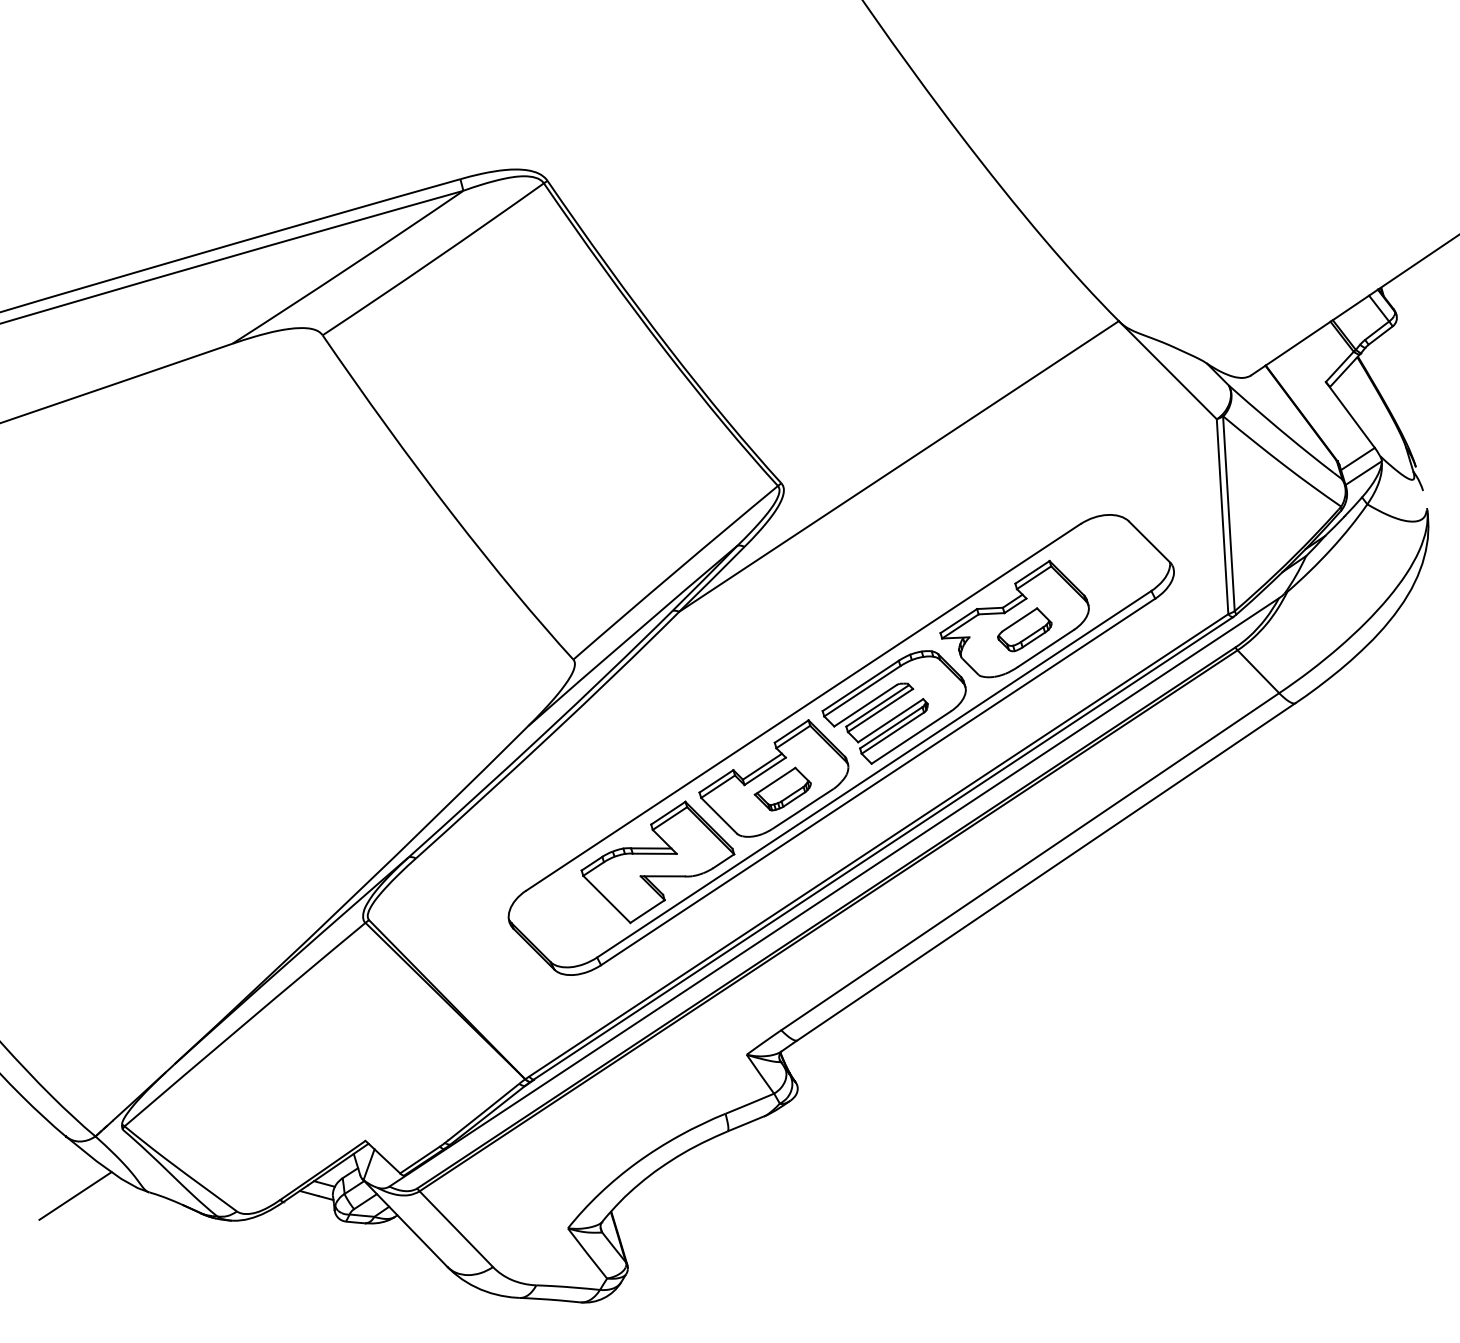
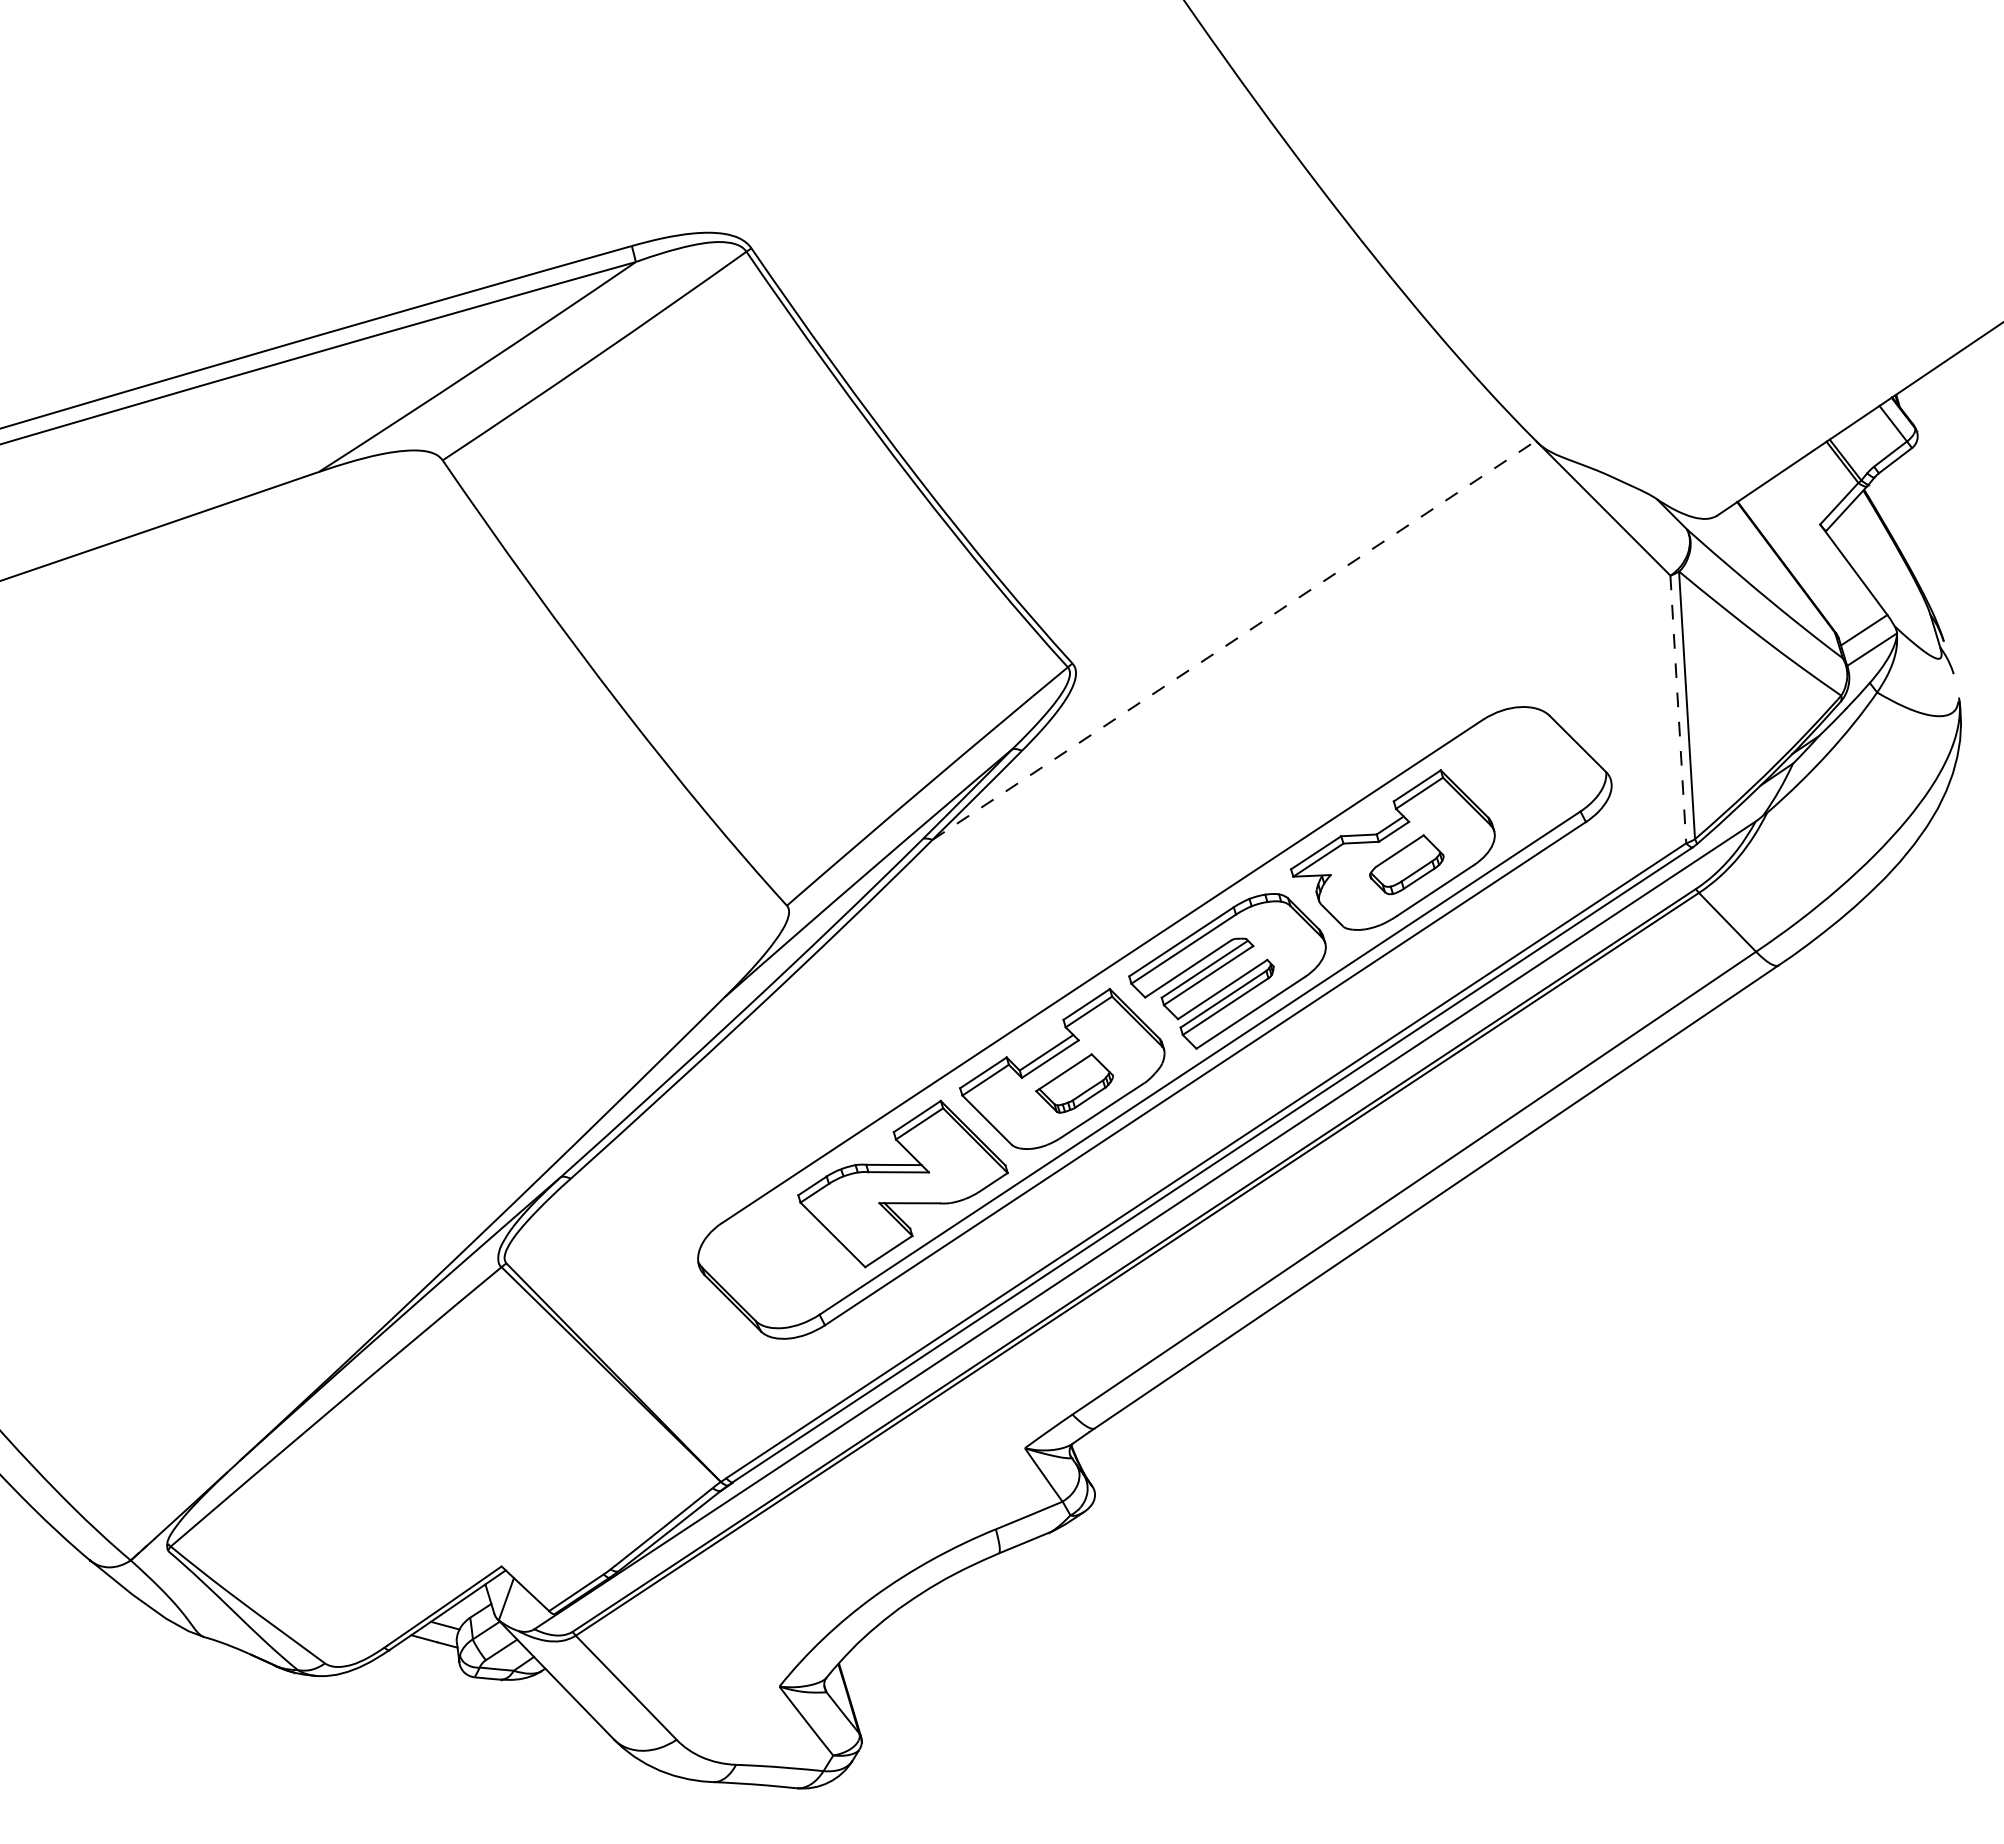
line: (899, 466) -> (1234, 640), solid -> dashed
line: (1222, 516) -> (1678, 709), solid -> dashed
line: (75, 1195) -> (103, 1641), removed

